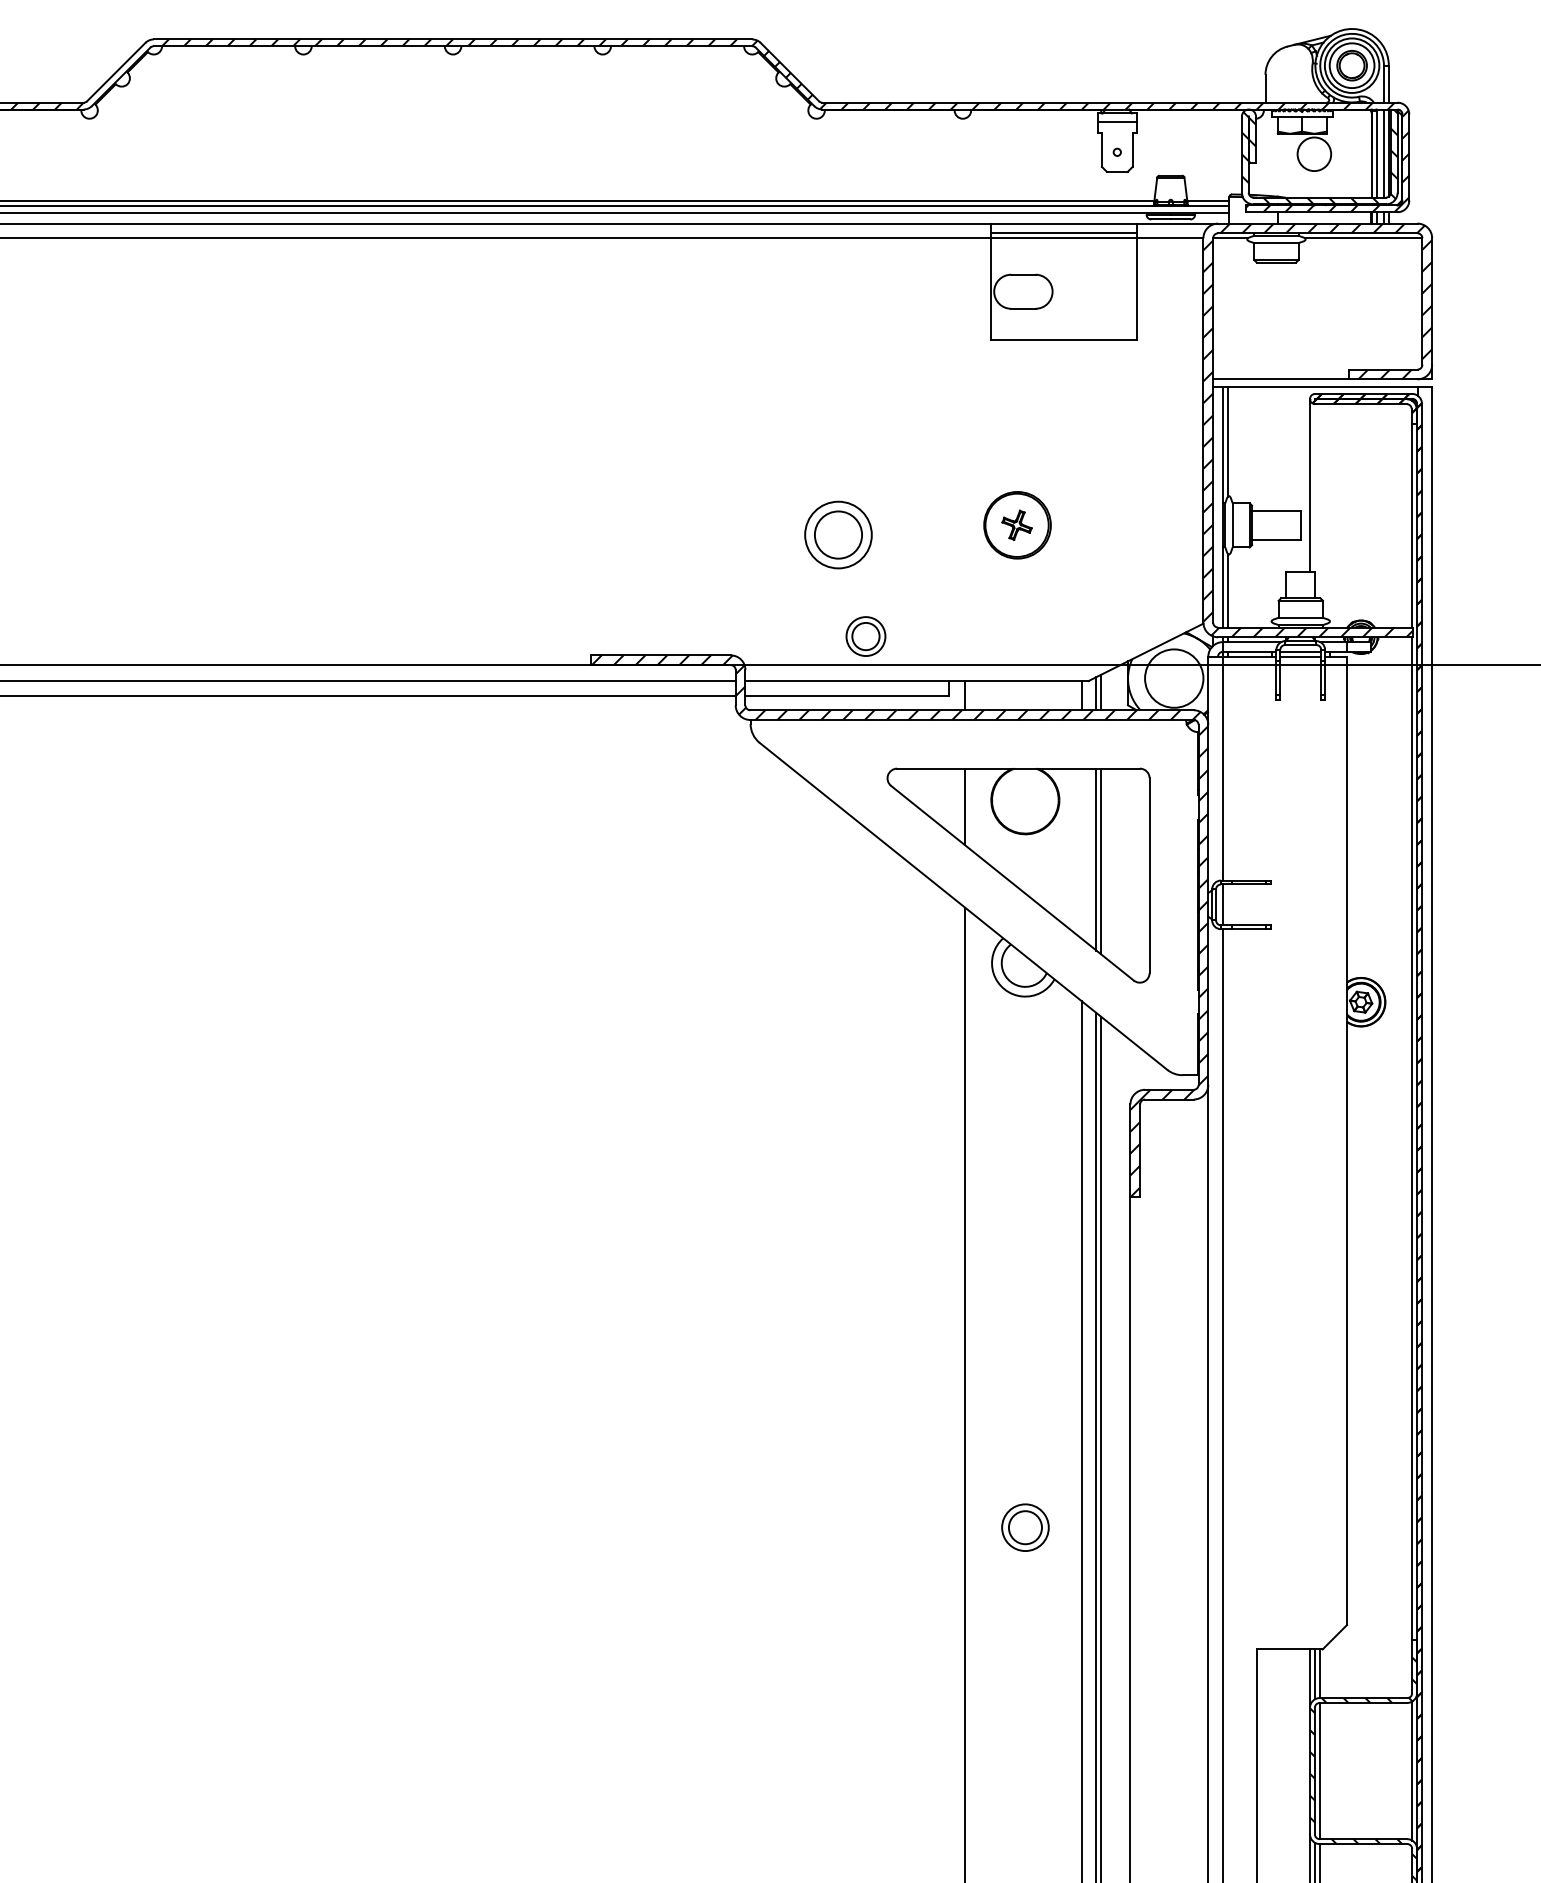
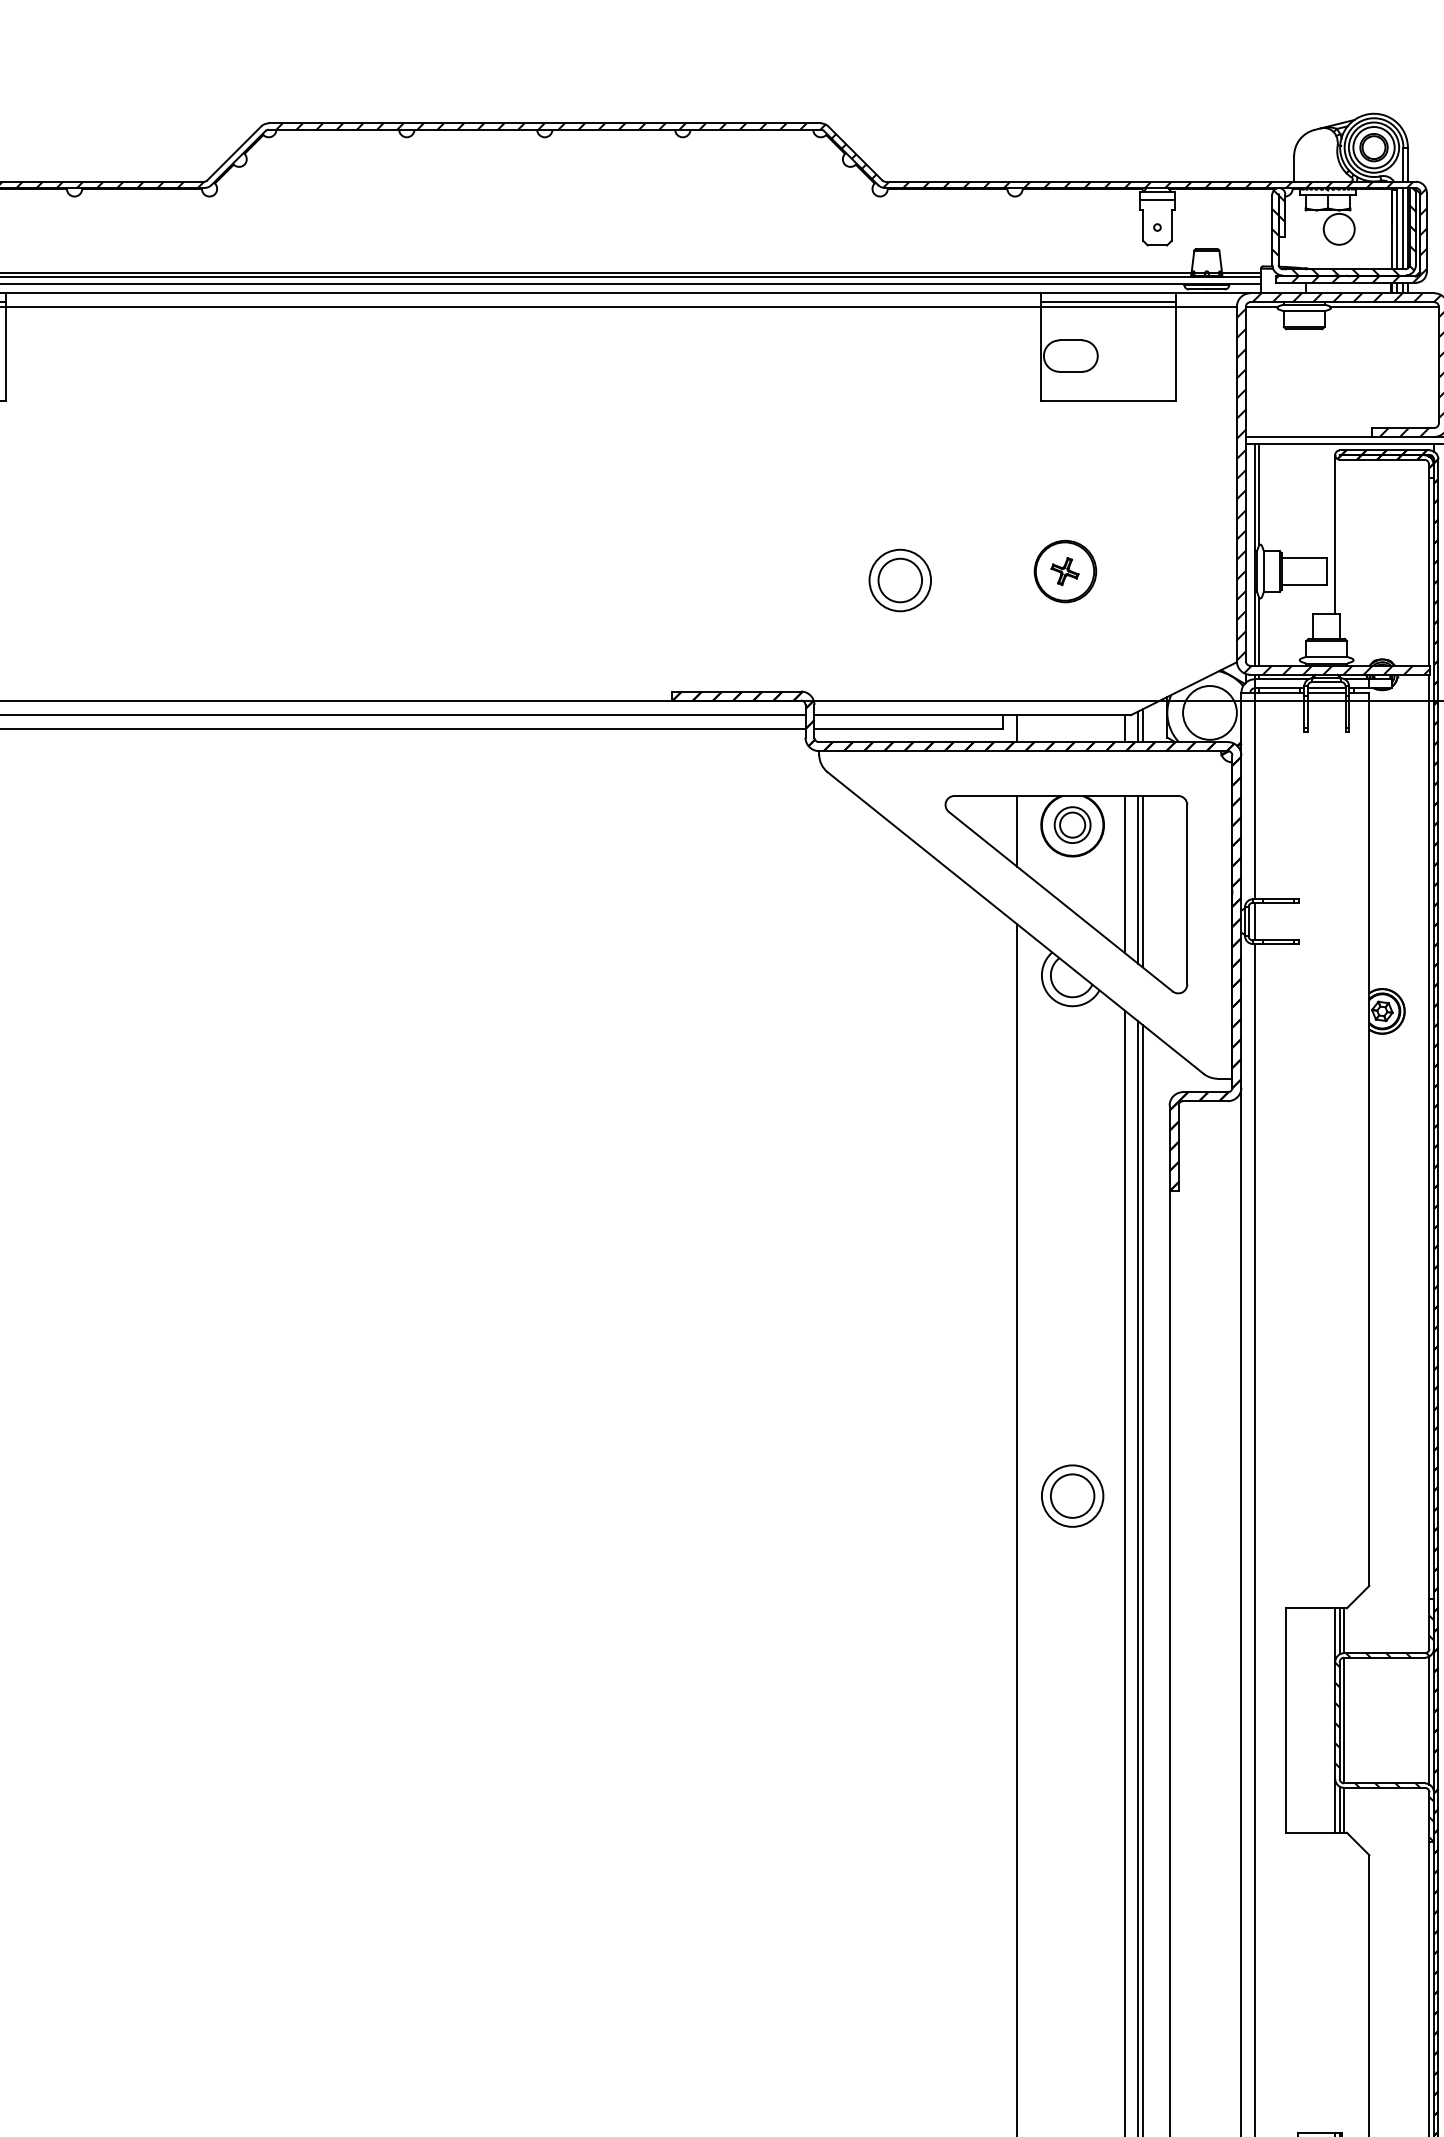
part: (865, 635) -> (1072, 824), moved
line: (1081, 852) -> (1124, 873), added
hatch: (899, 925) -> (956, 940), added
part: (1025, 1527) -> (1072, 1495), size x1.43

